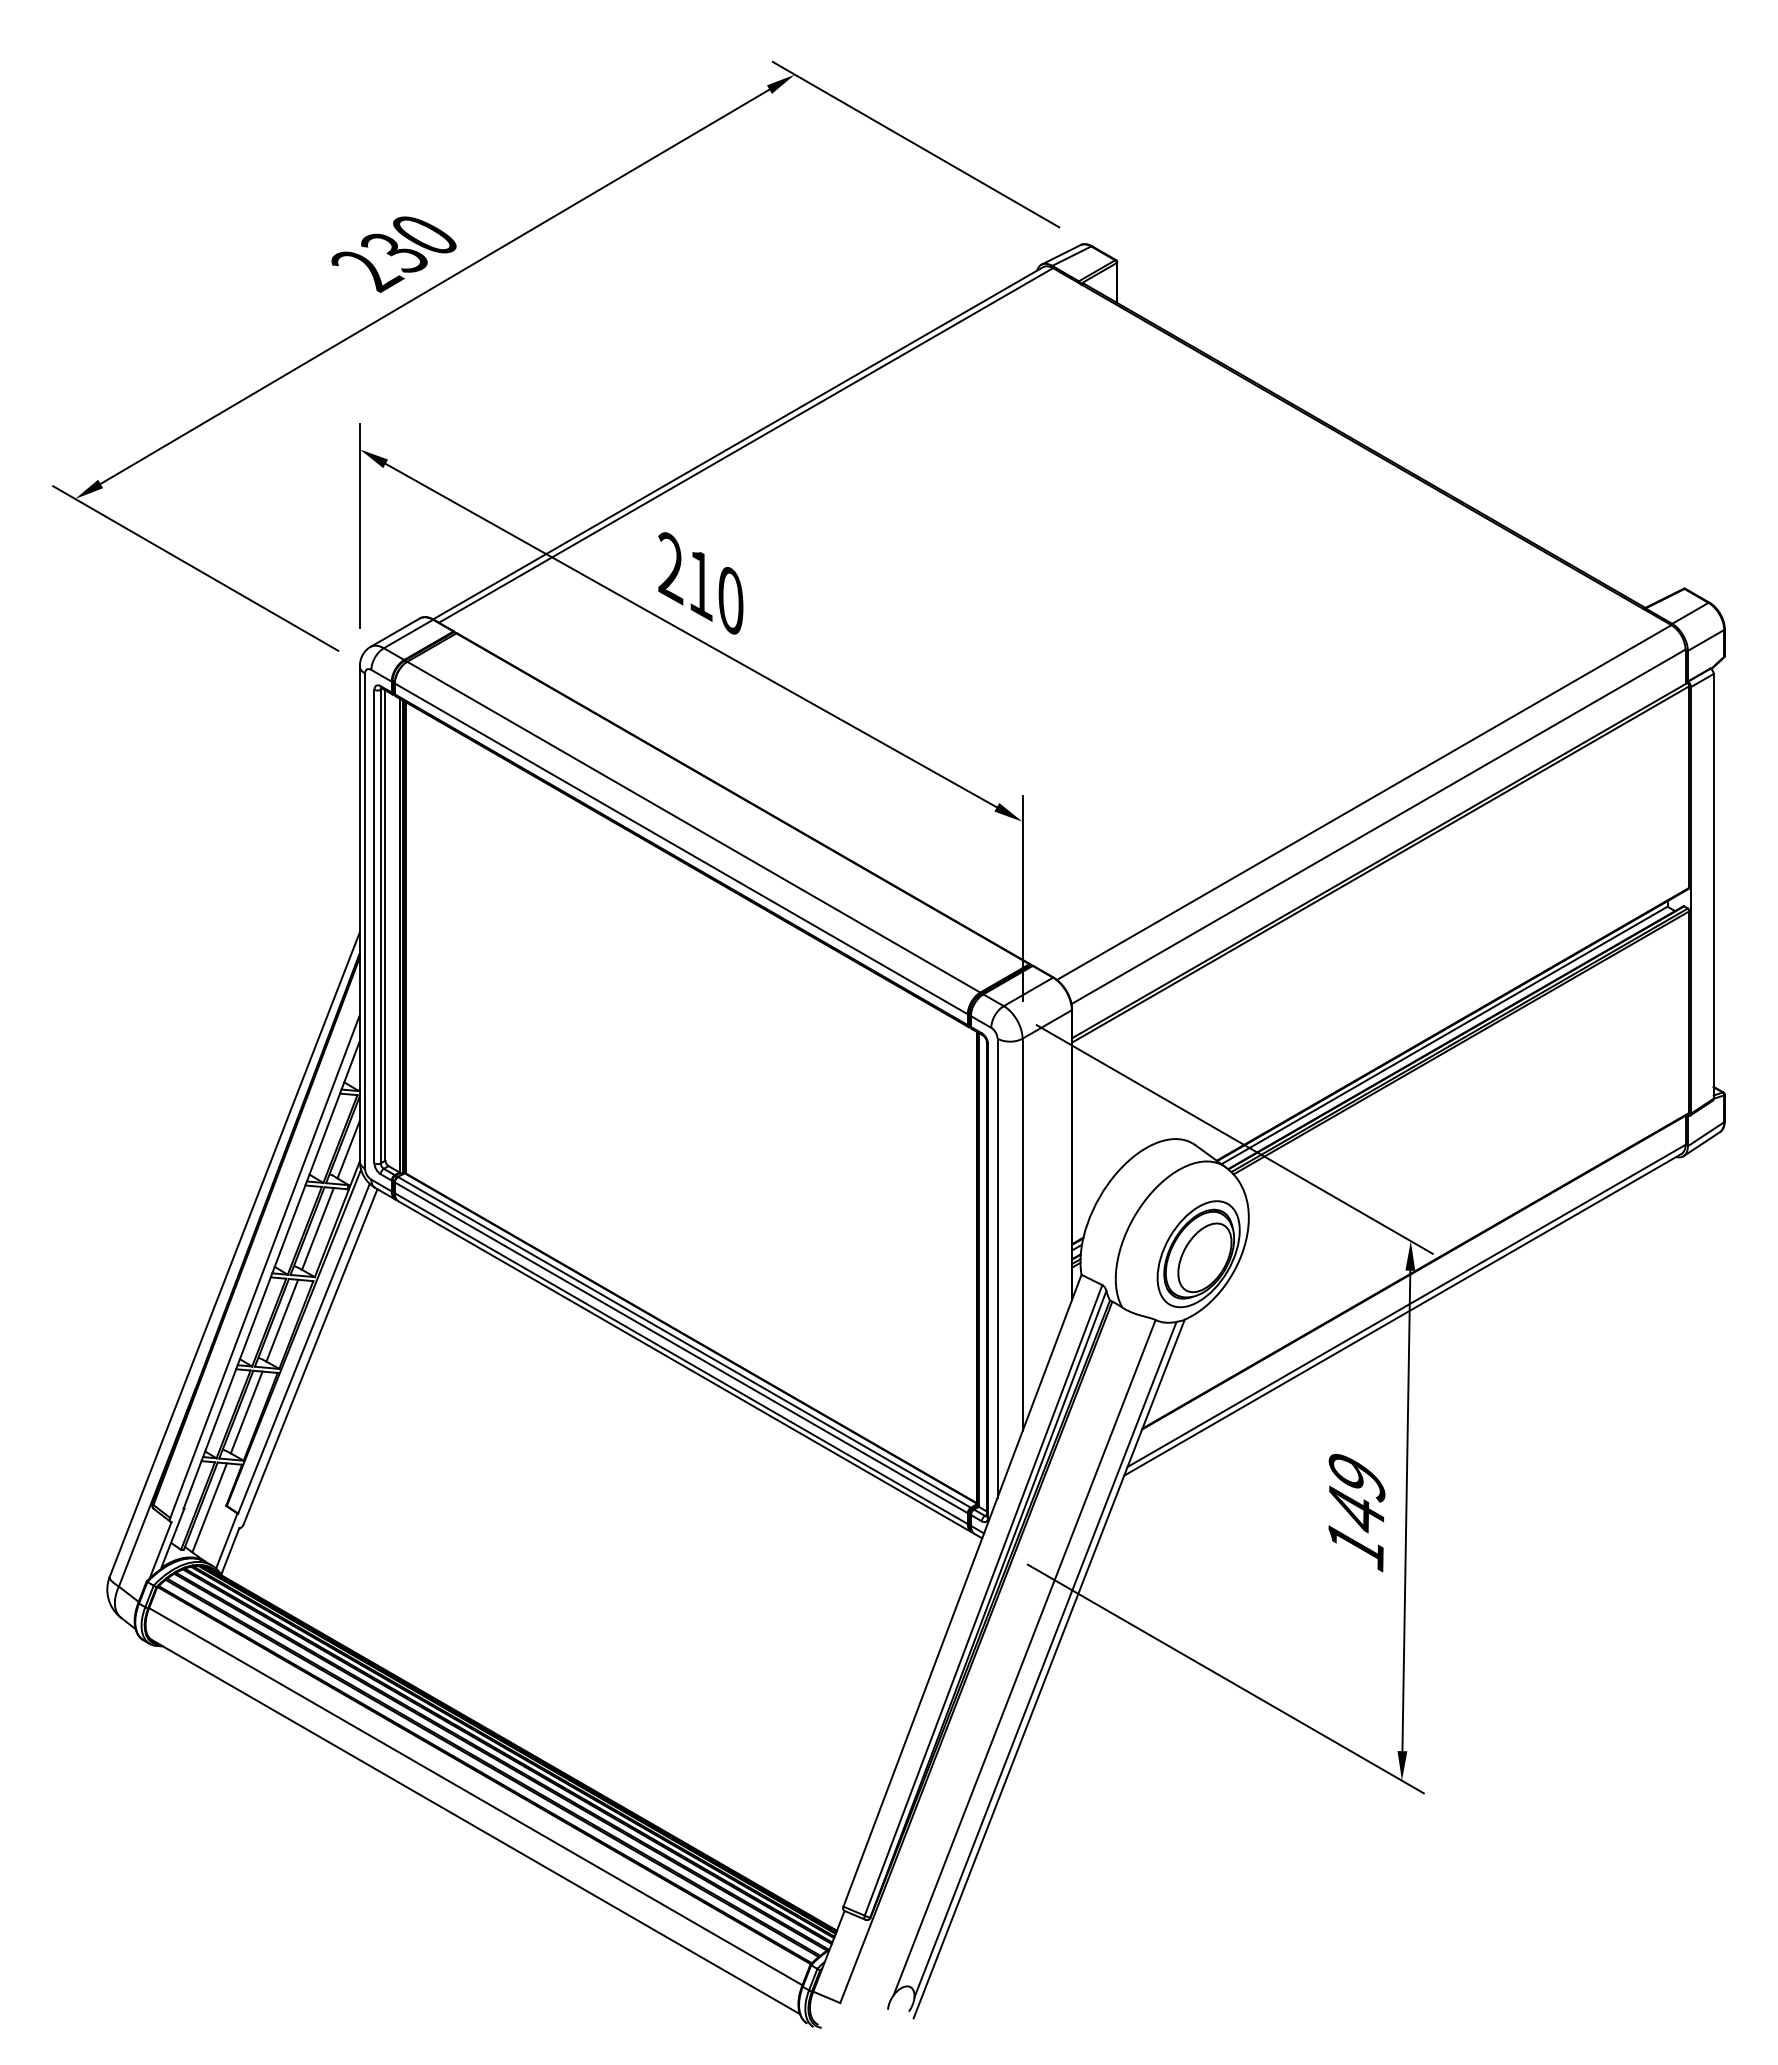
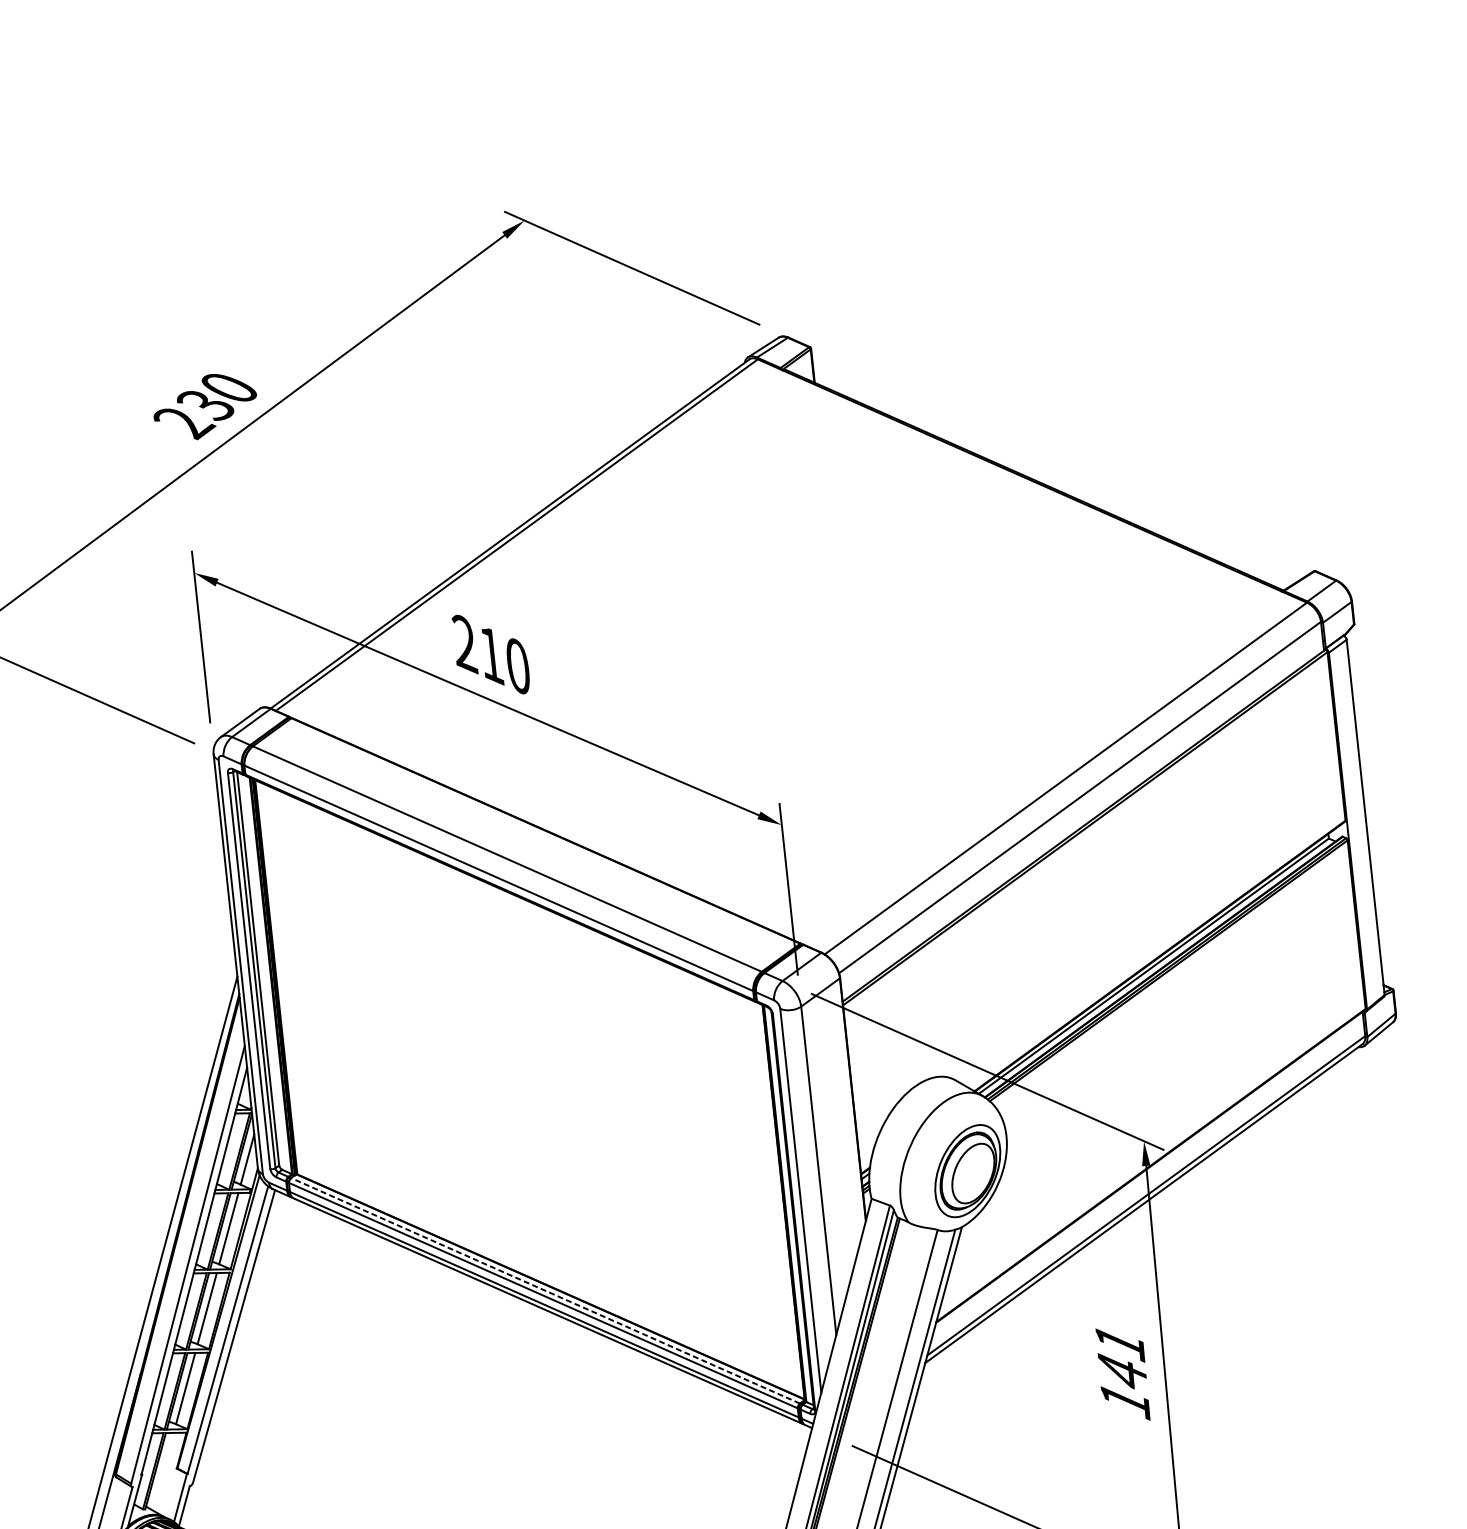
line: (684, 1342) -> (545, 1290), solid -> dashed
text: (1356, 1478) -> (1119, 1344), 149 -> 141
line: (209, 1507) -> (163, 1471), removed

